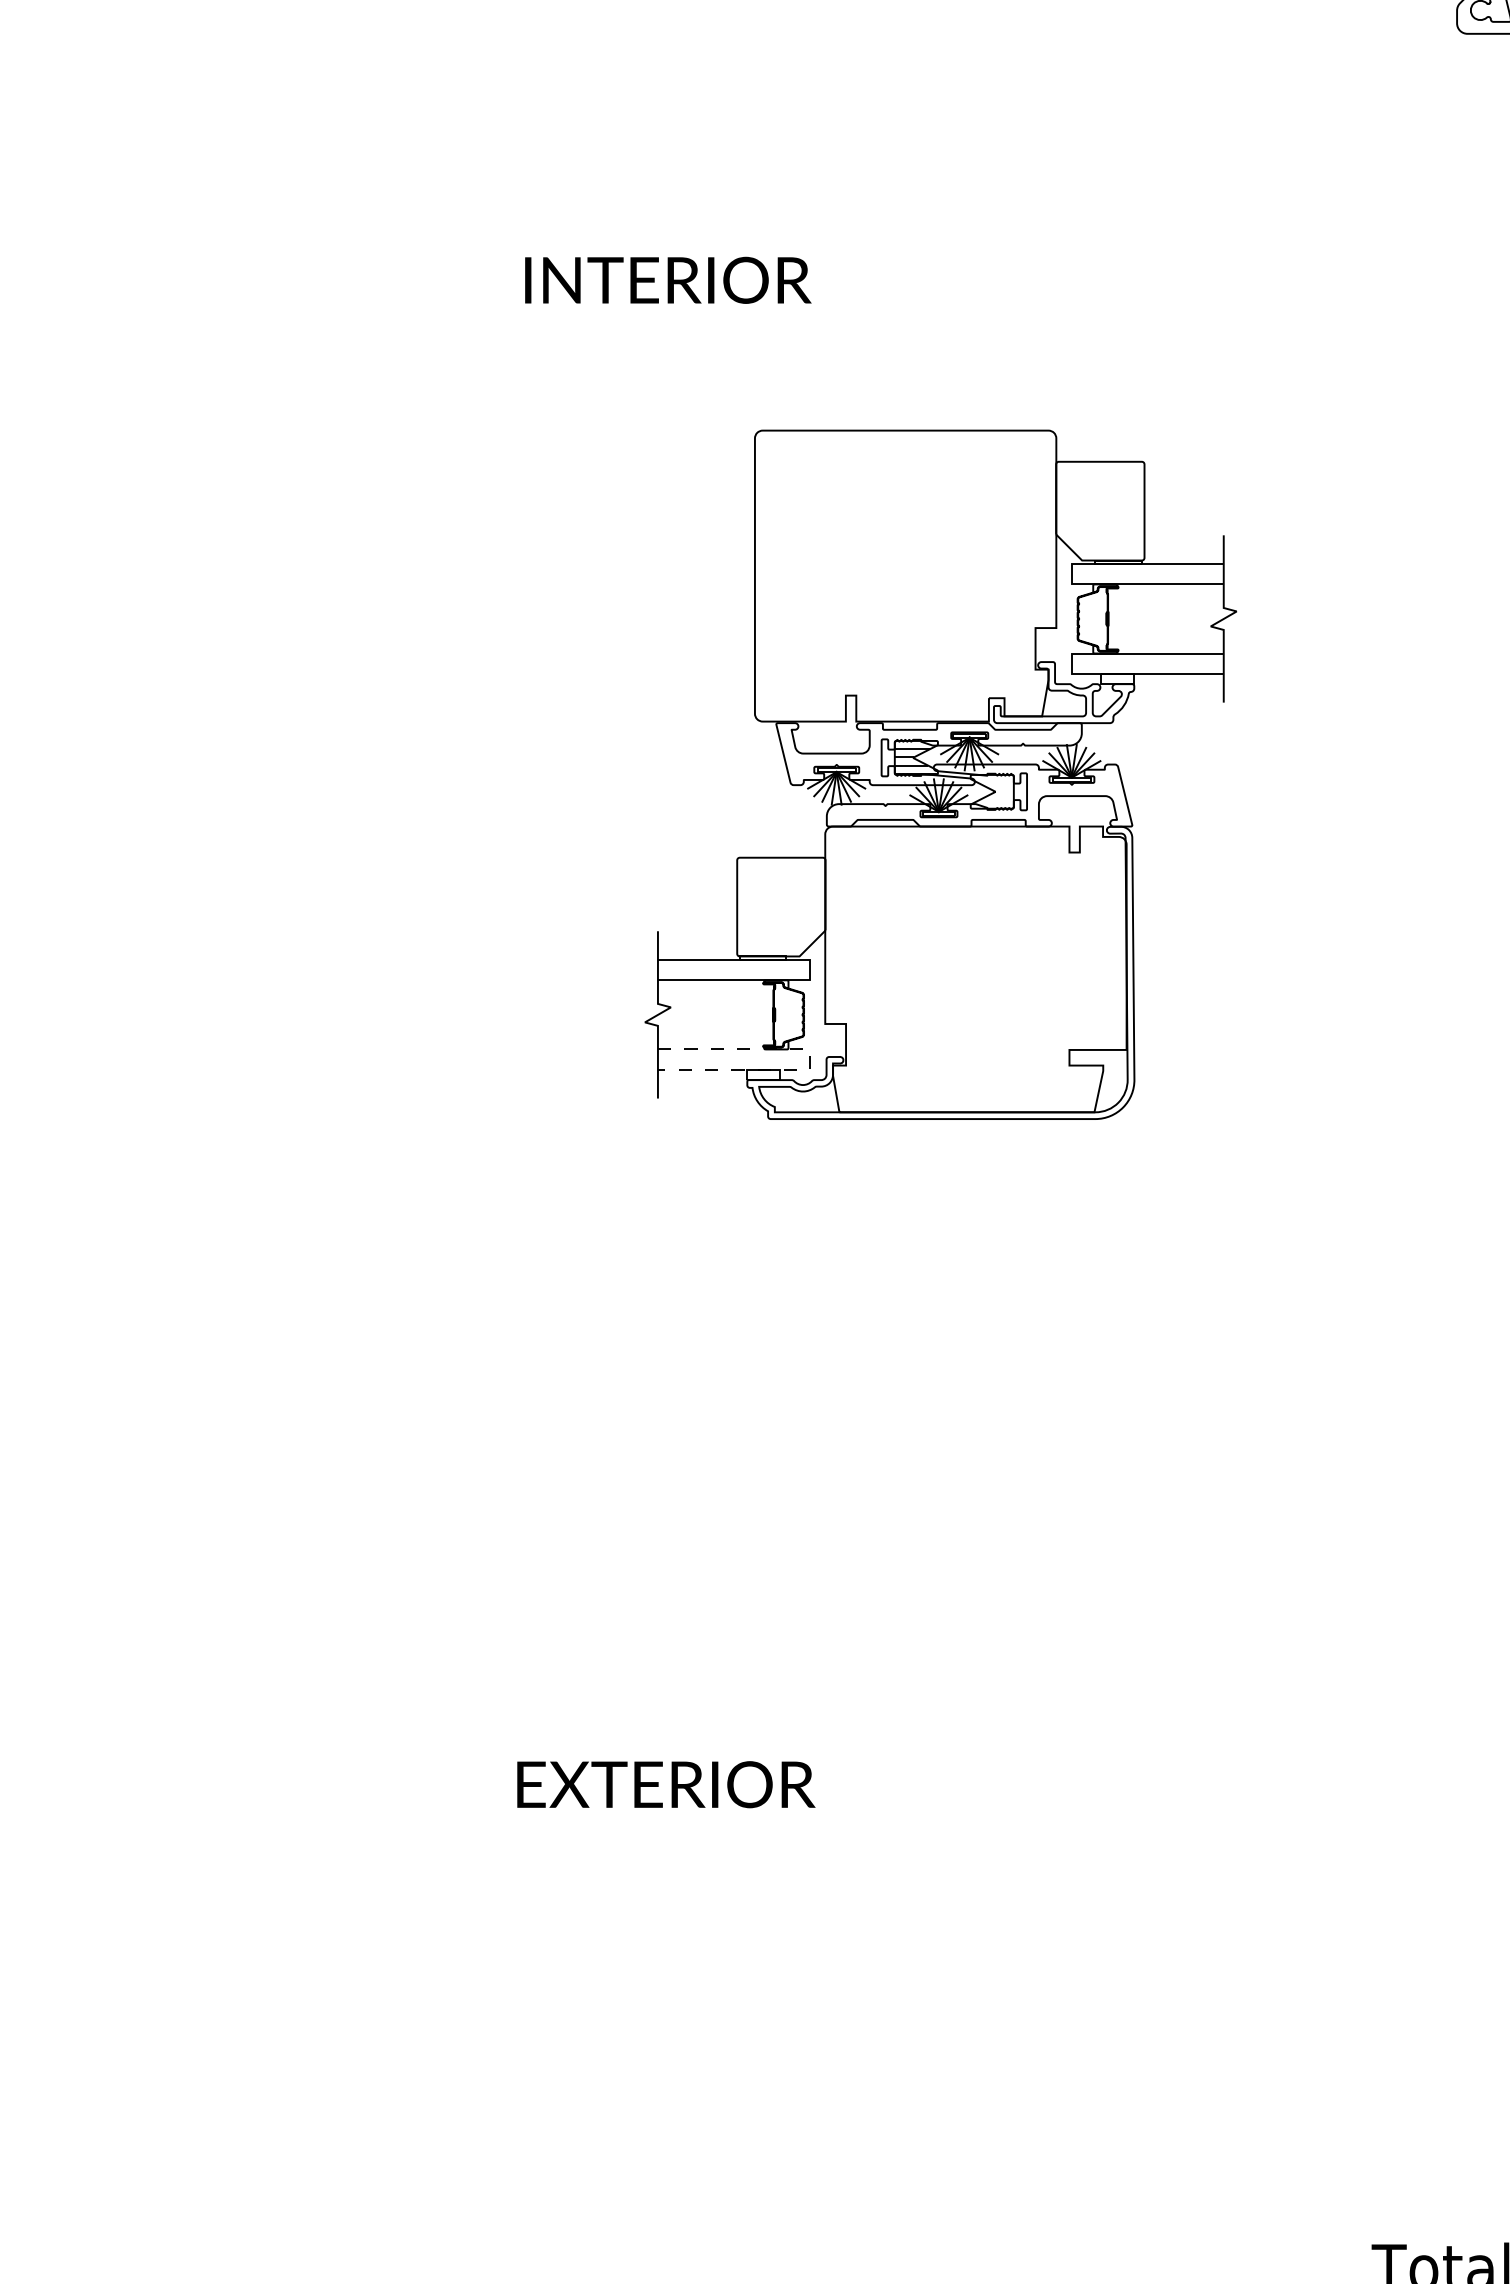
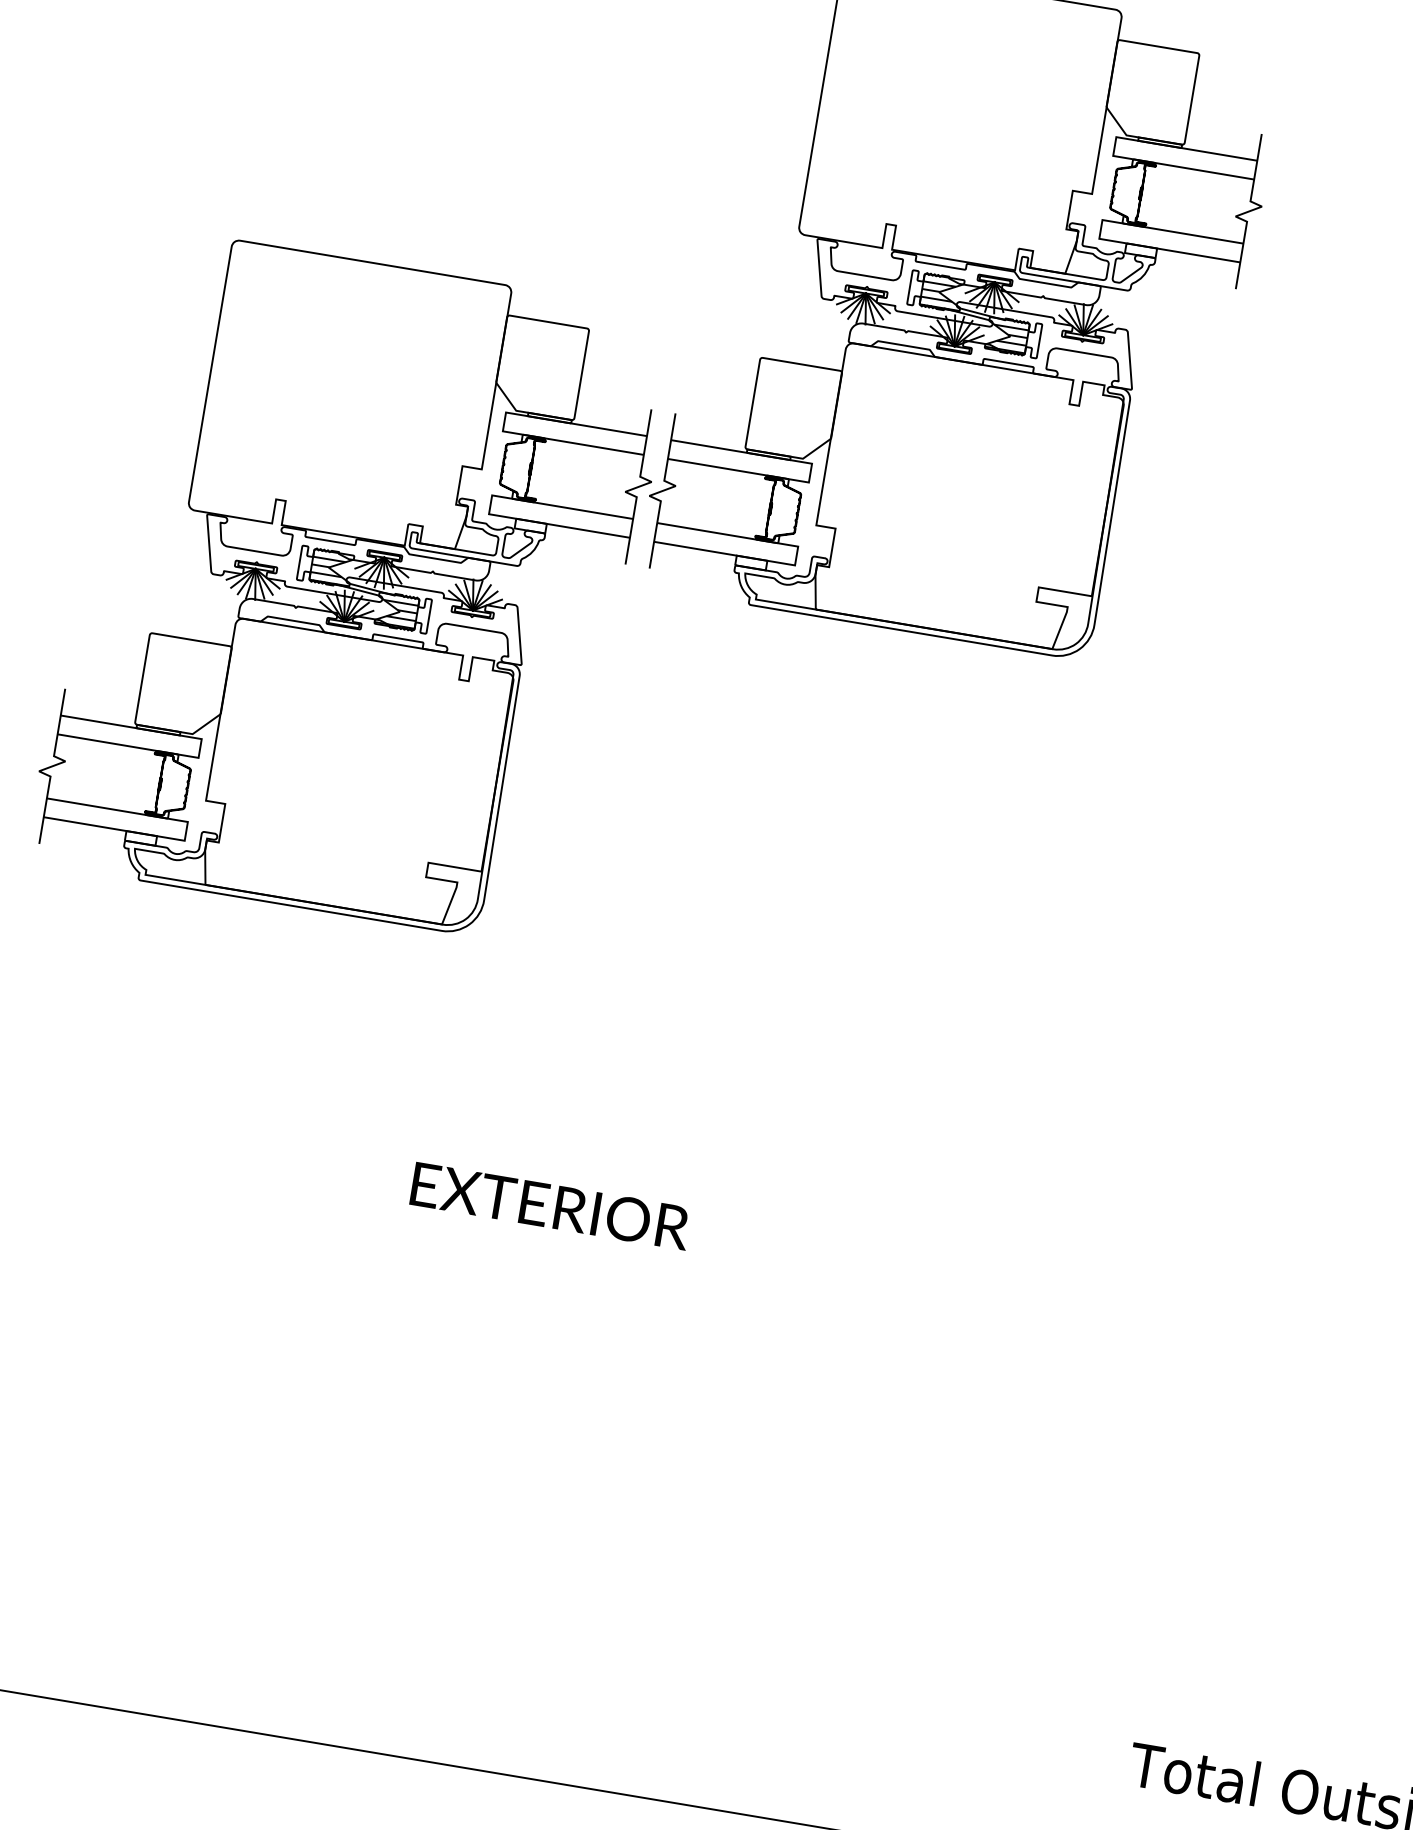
hatch: (991, 794) -> (1006, 338), added
line: (809, 1060) -> (796, 556), dashed -> solid
part: (348, 1170) -> (351, 587), added

